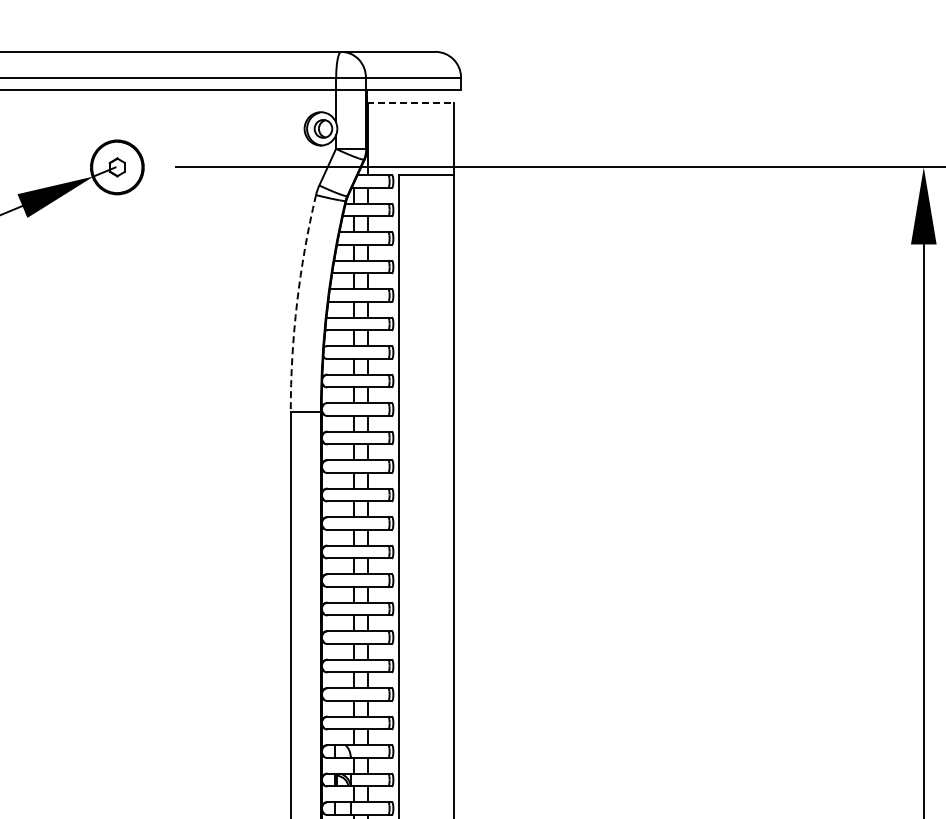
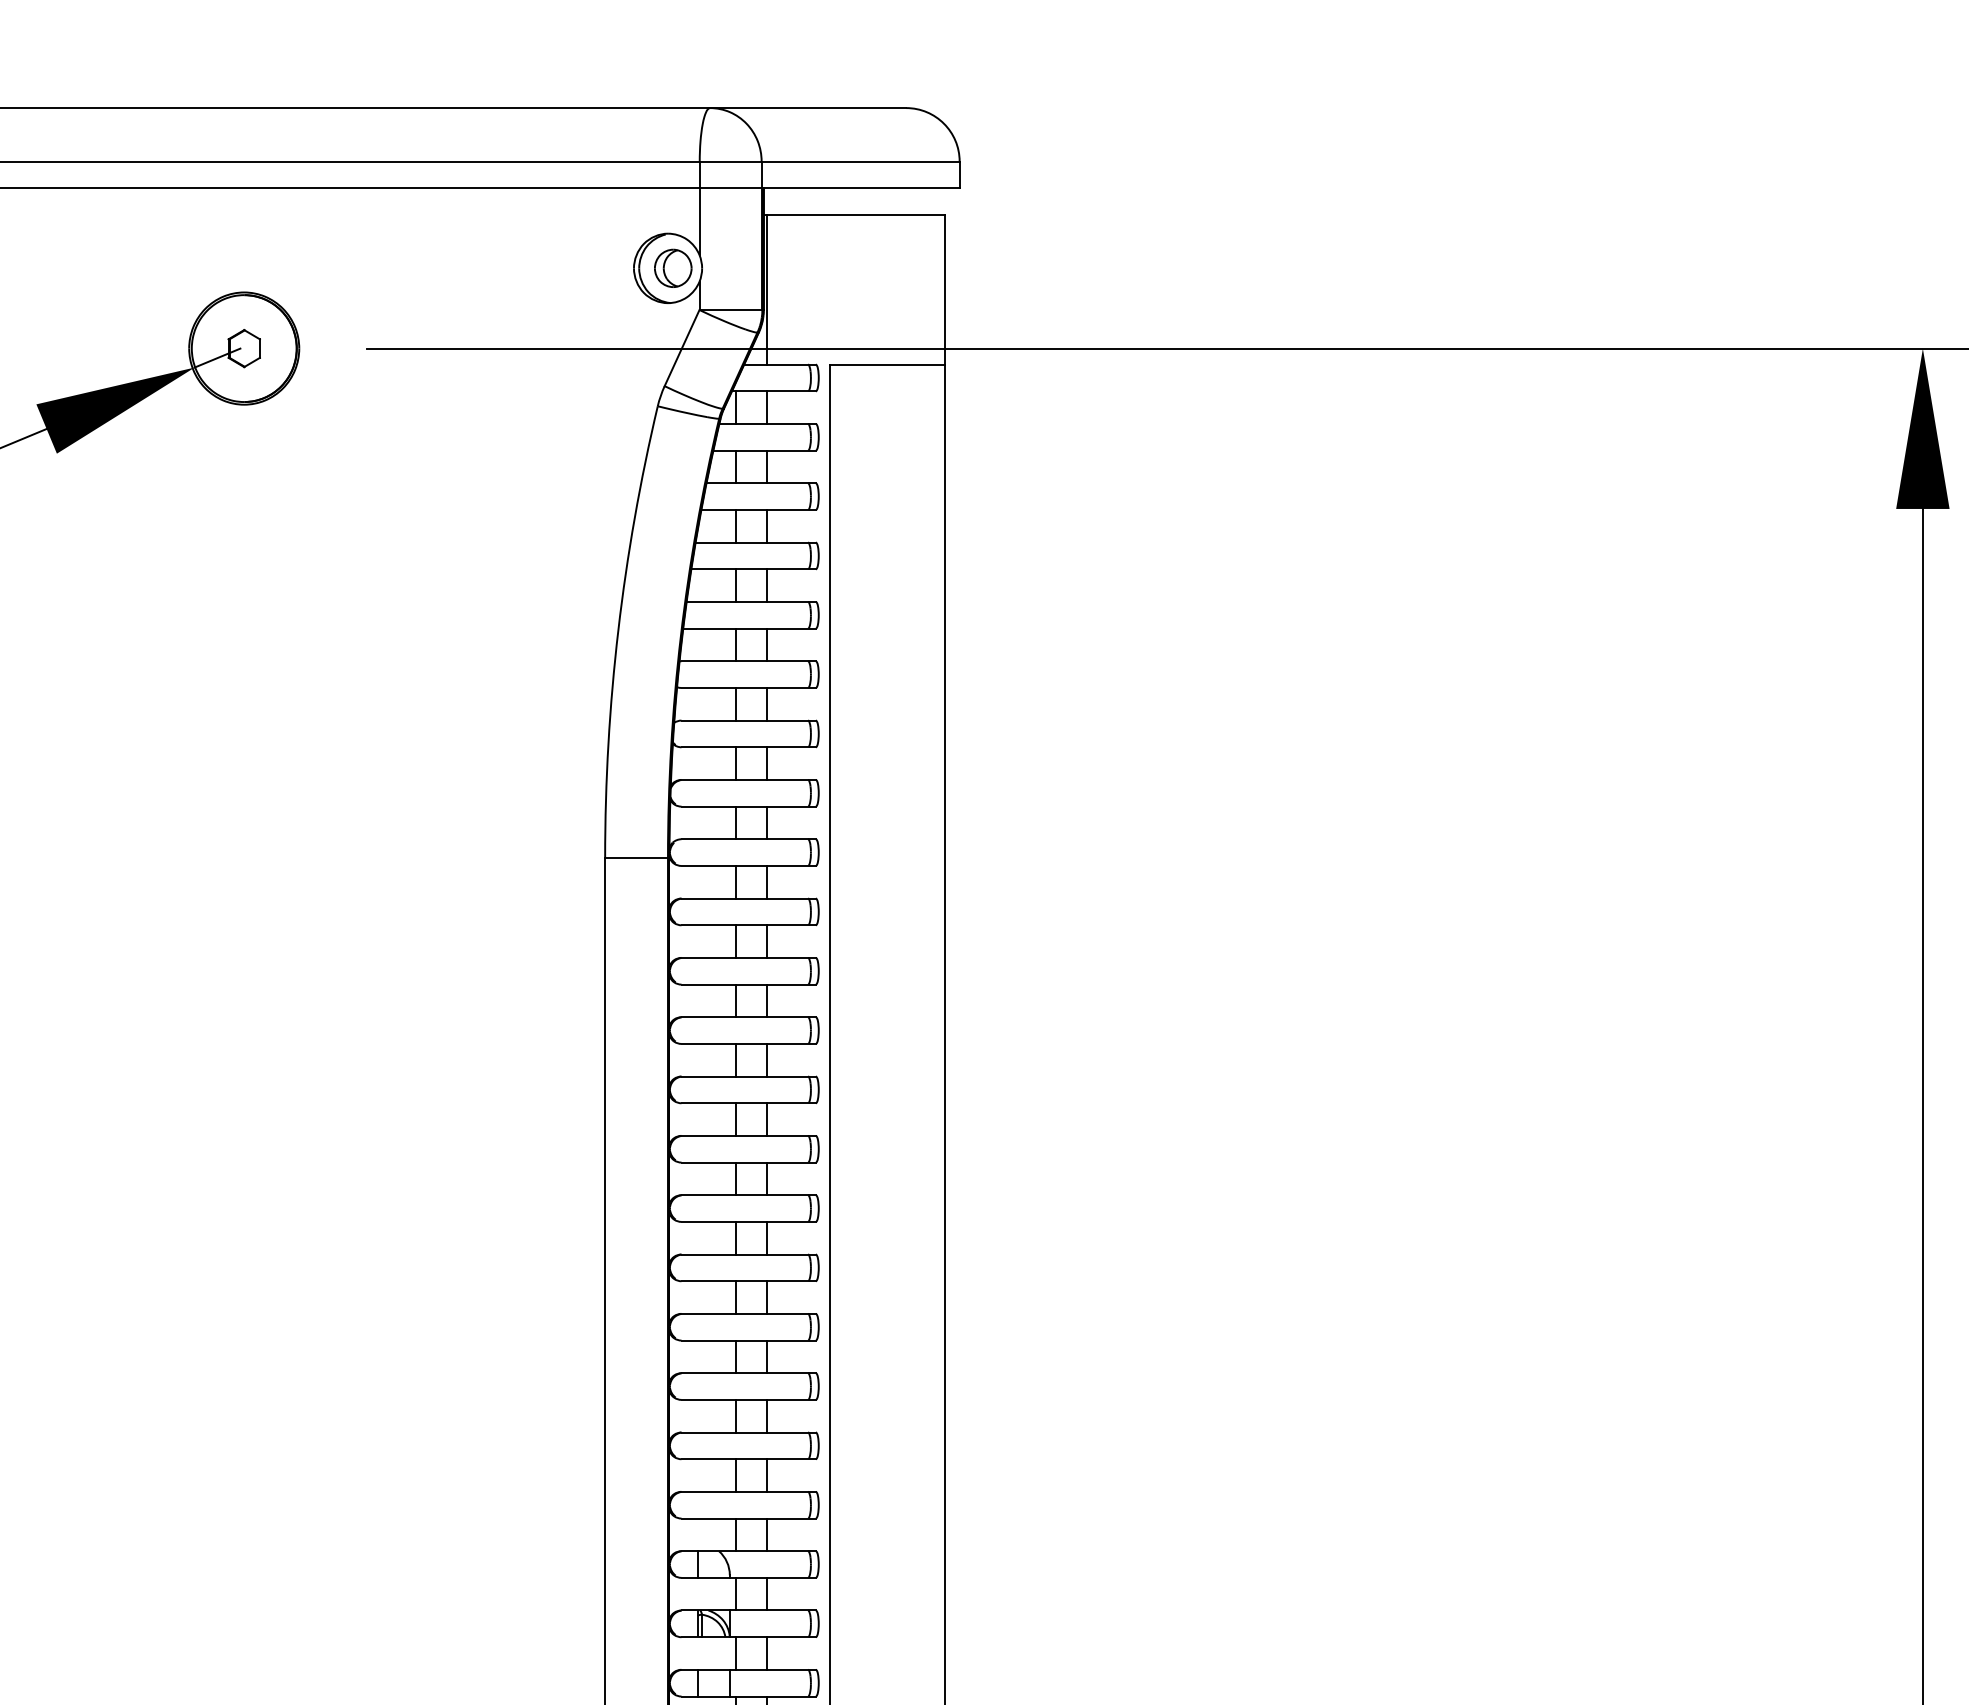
line: (410, 103) -> (854, 215), dashed -> solid
arc: (297, 302) -> (619, 629), dashed -> solid

